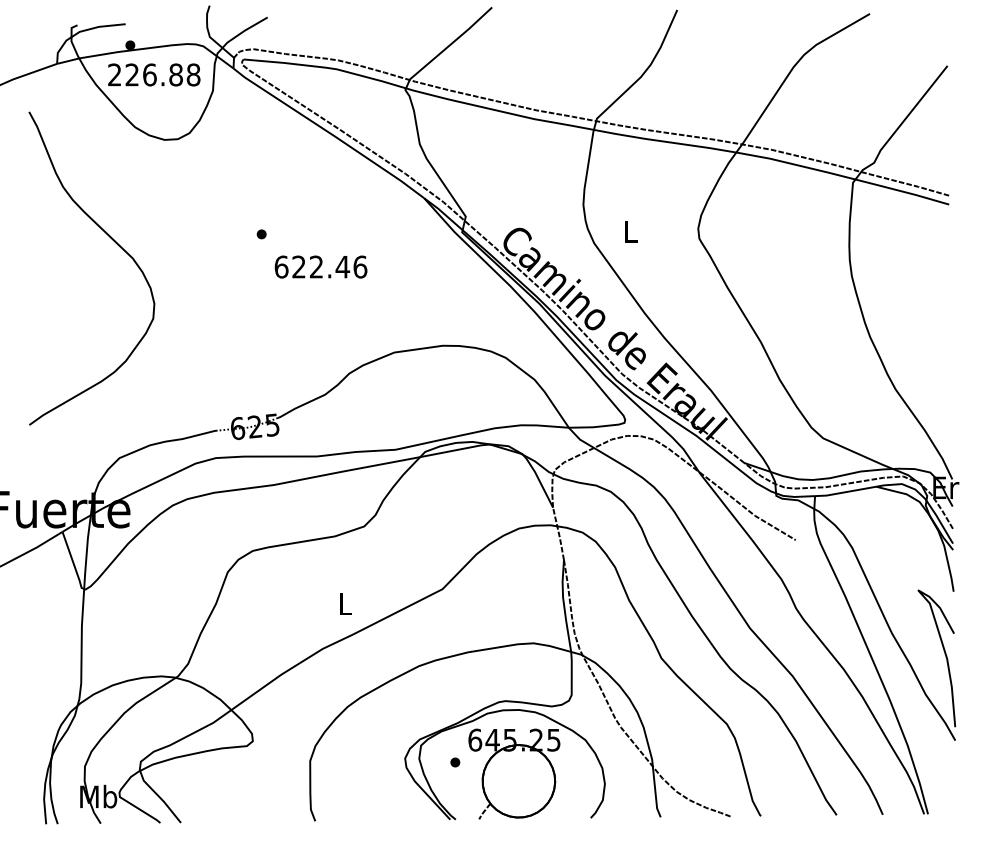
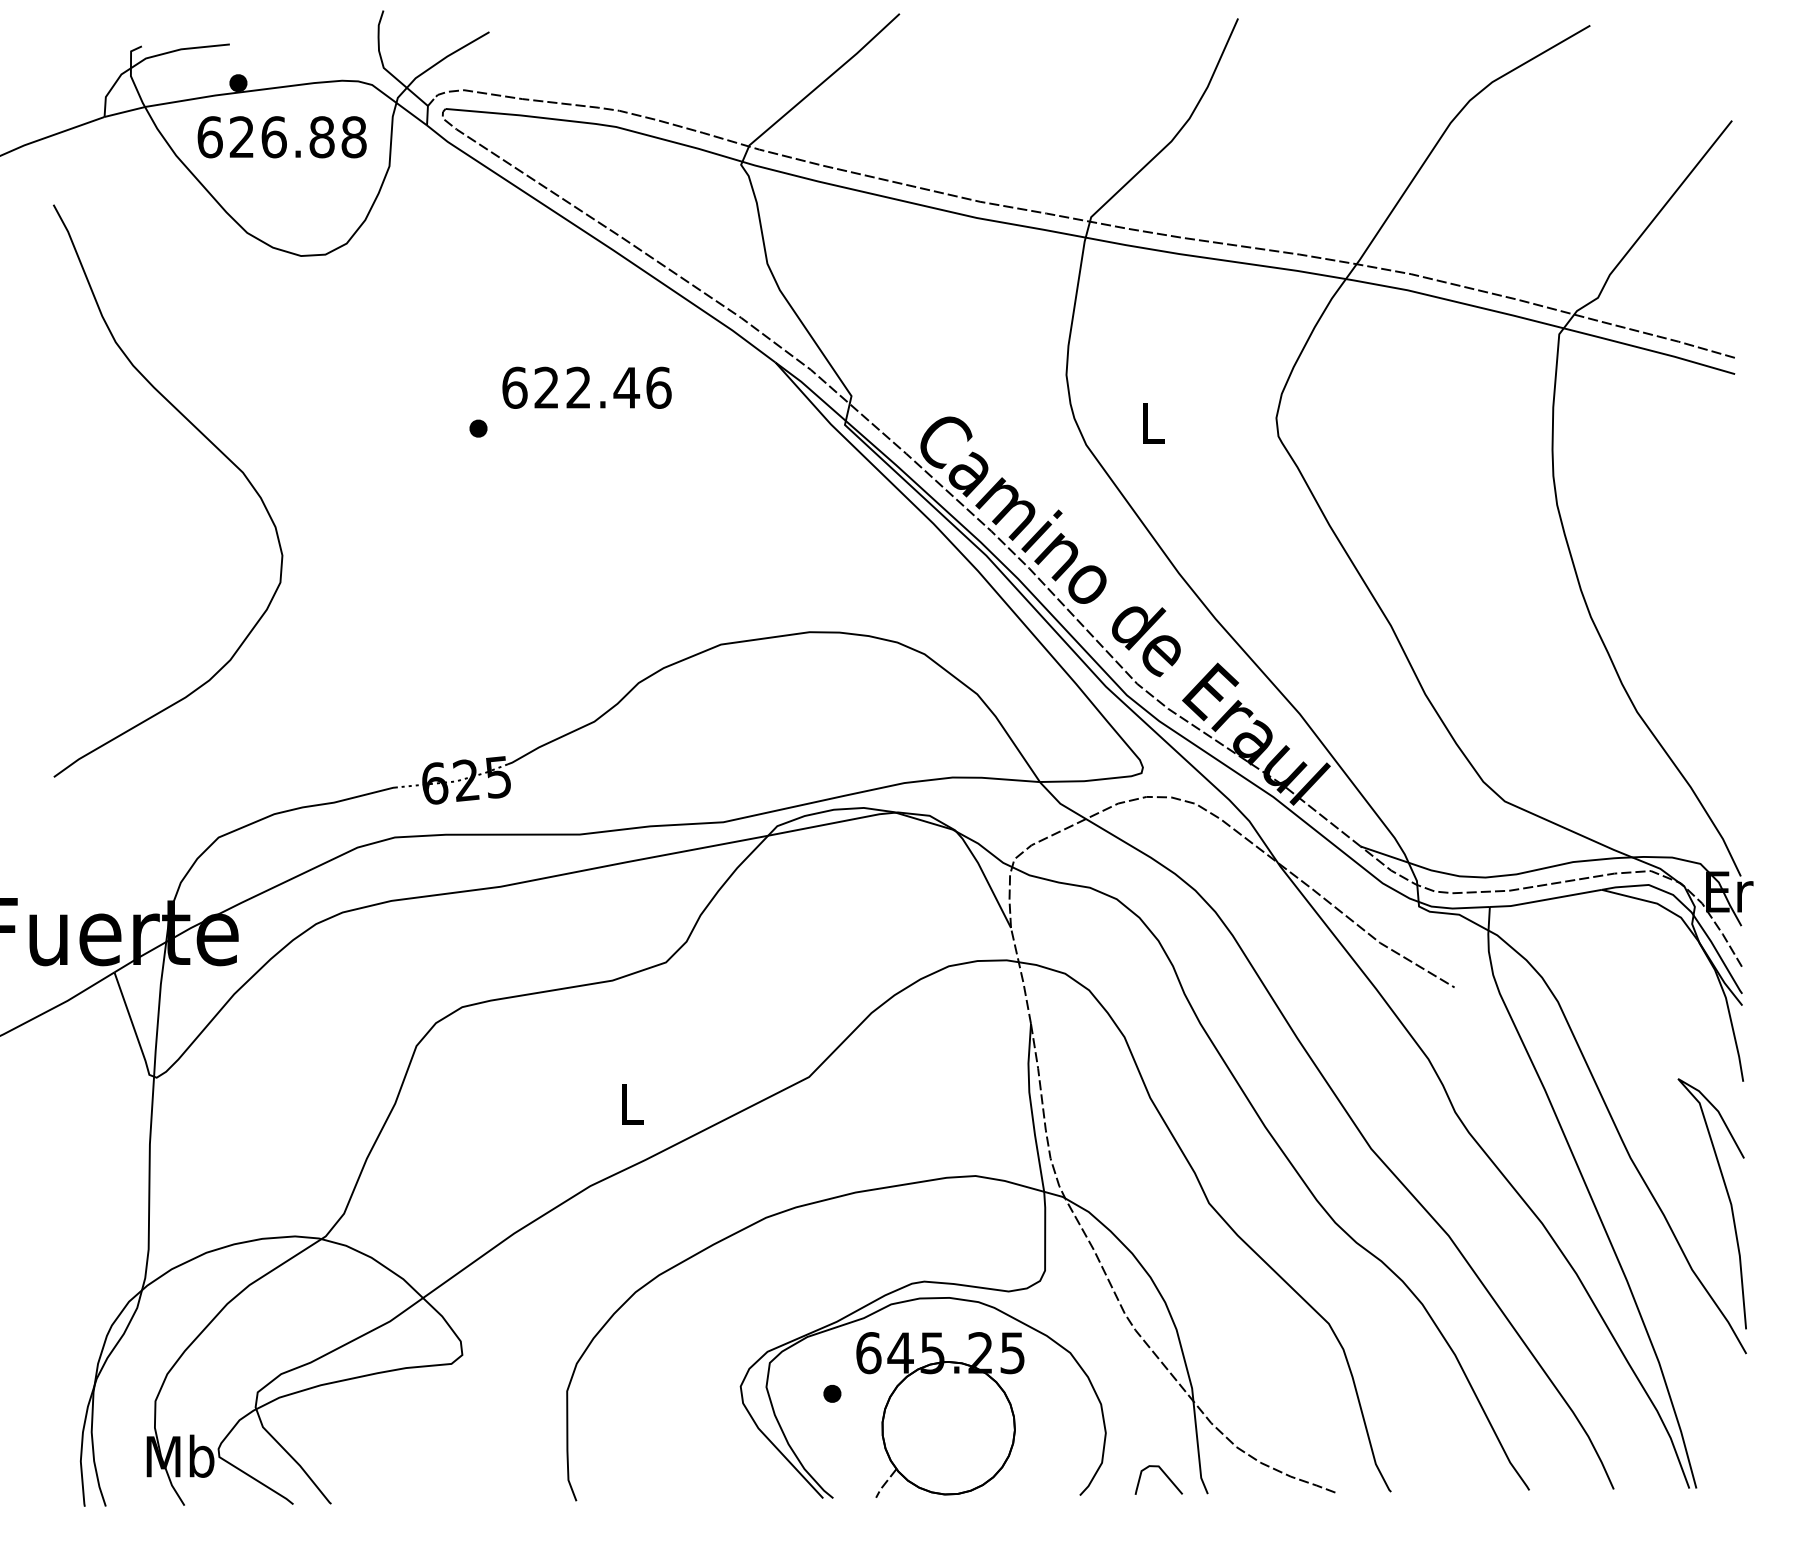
text: (114, 74) -> (209, 136), 226.88 -> 626.88
text: (320, 266) -> (585, 386), moved
curve: (636, 806) -> (1163, 1474), added

